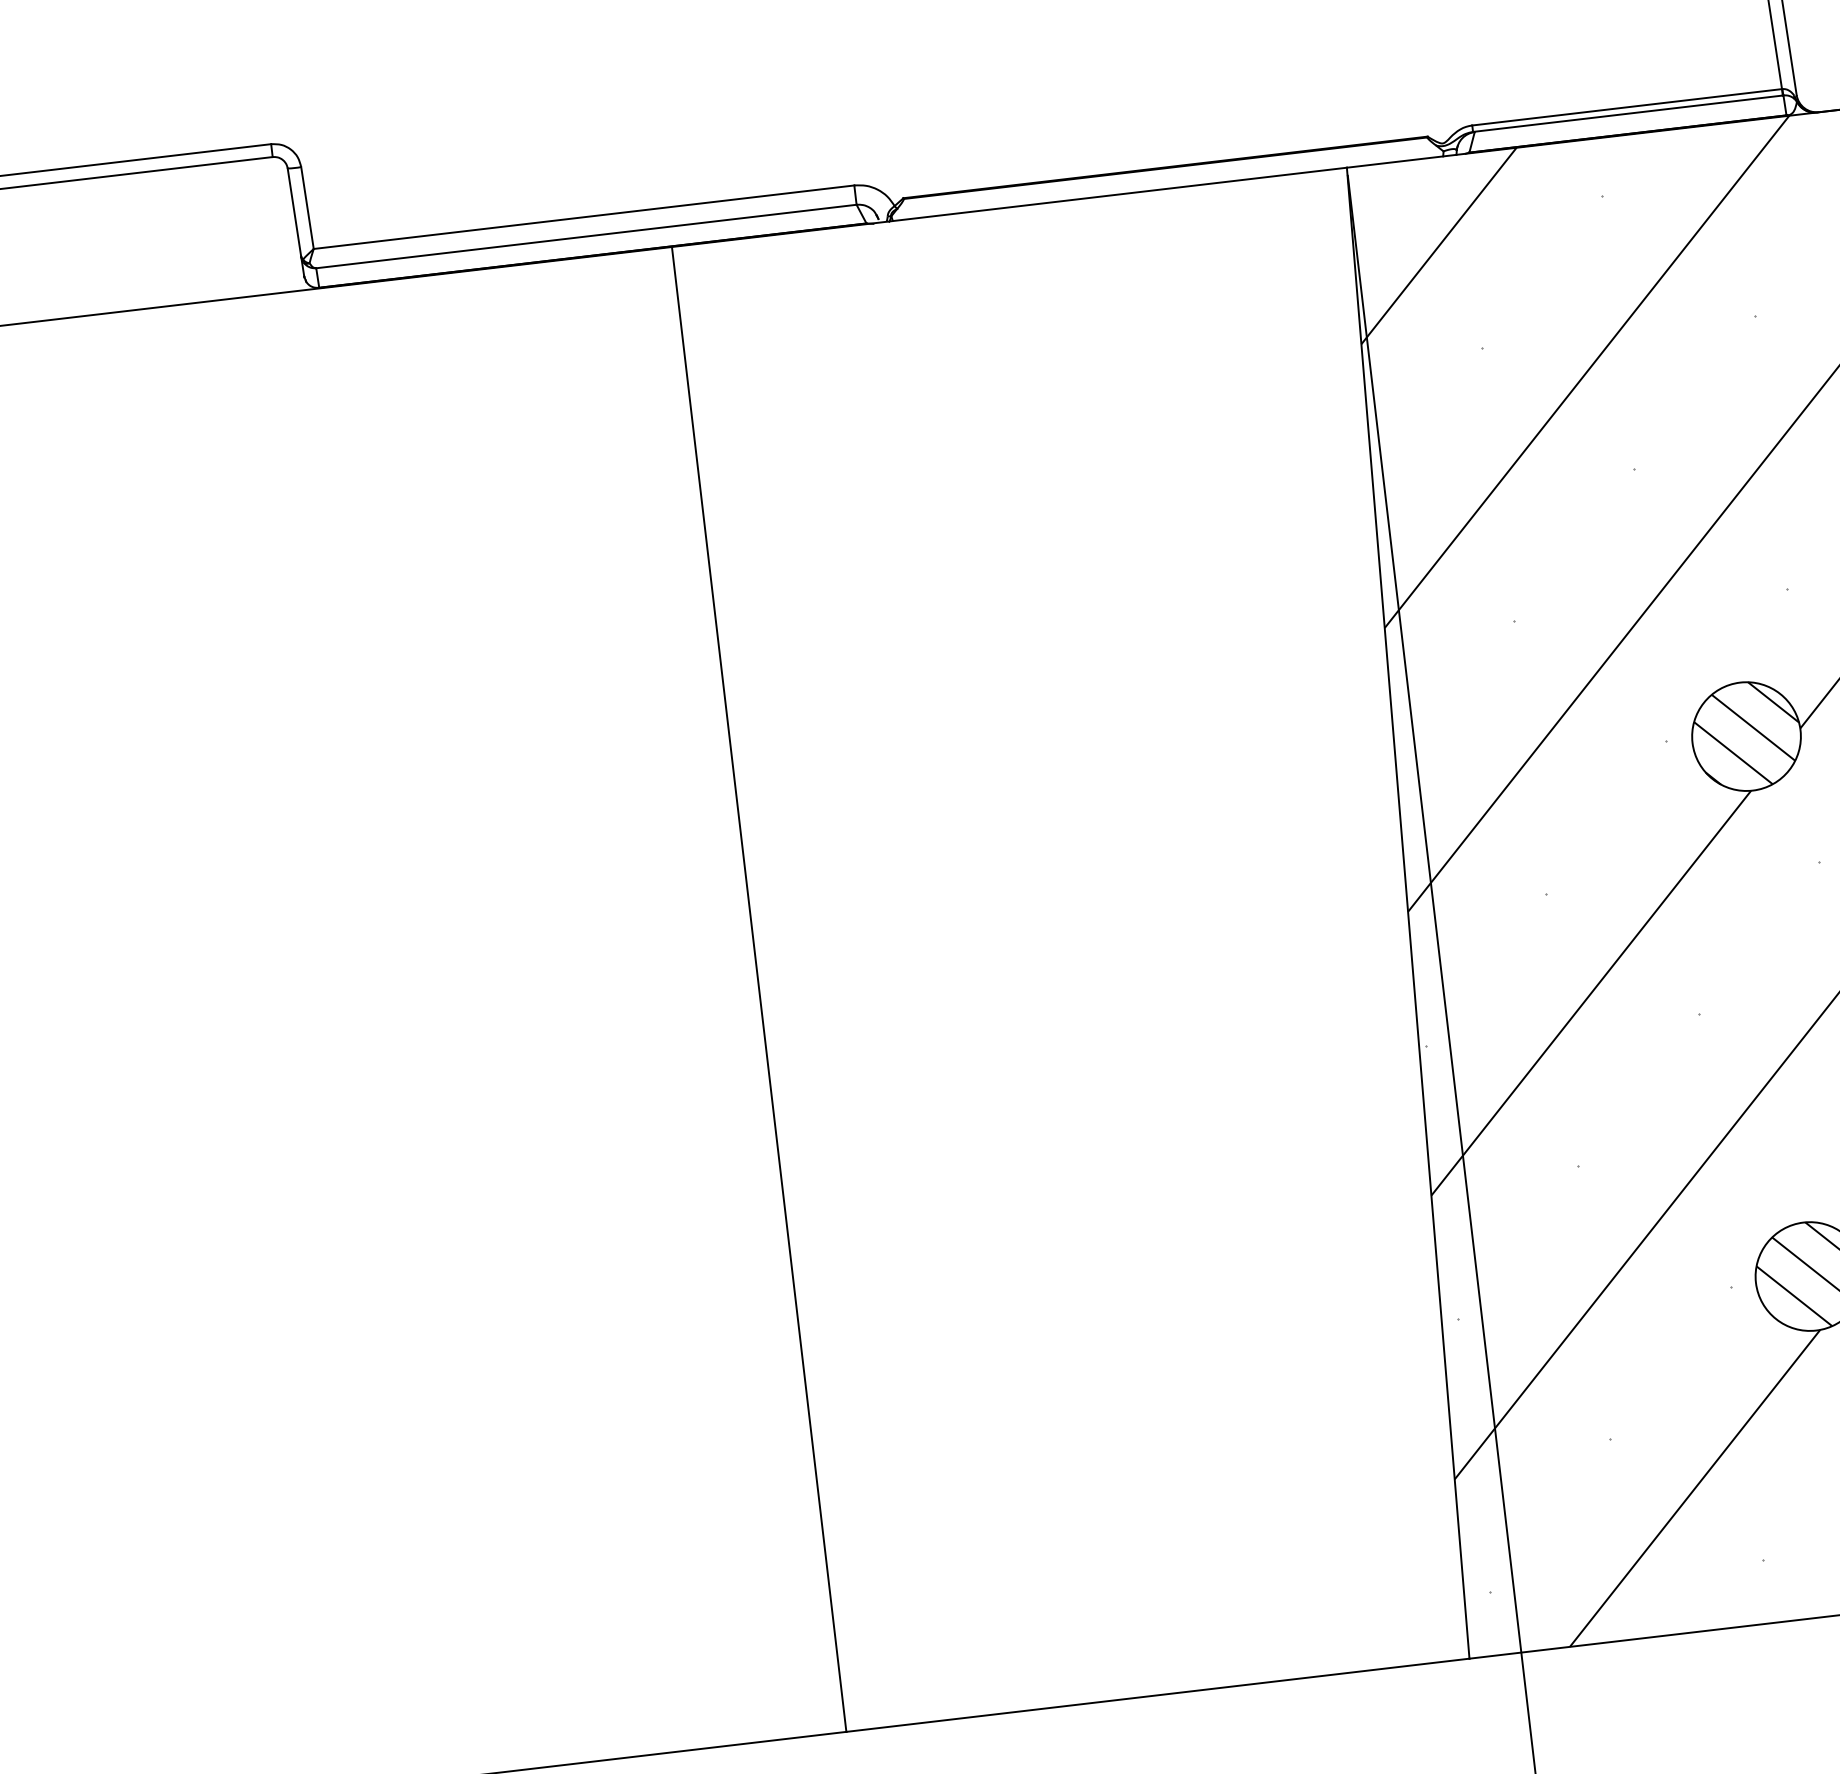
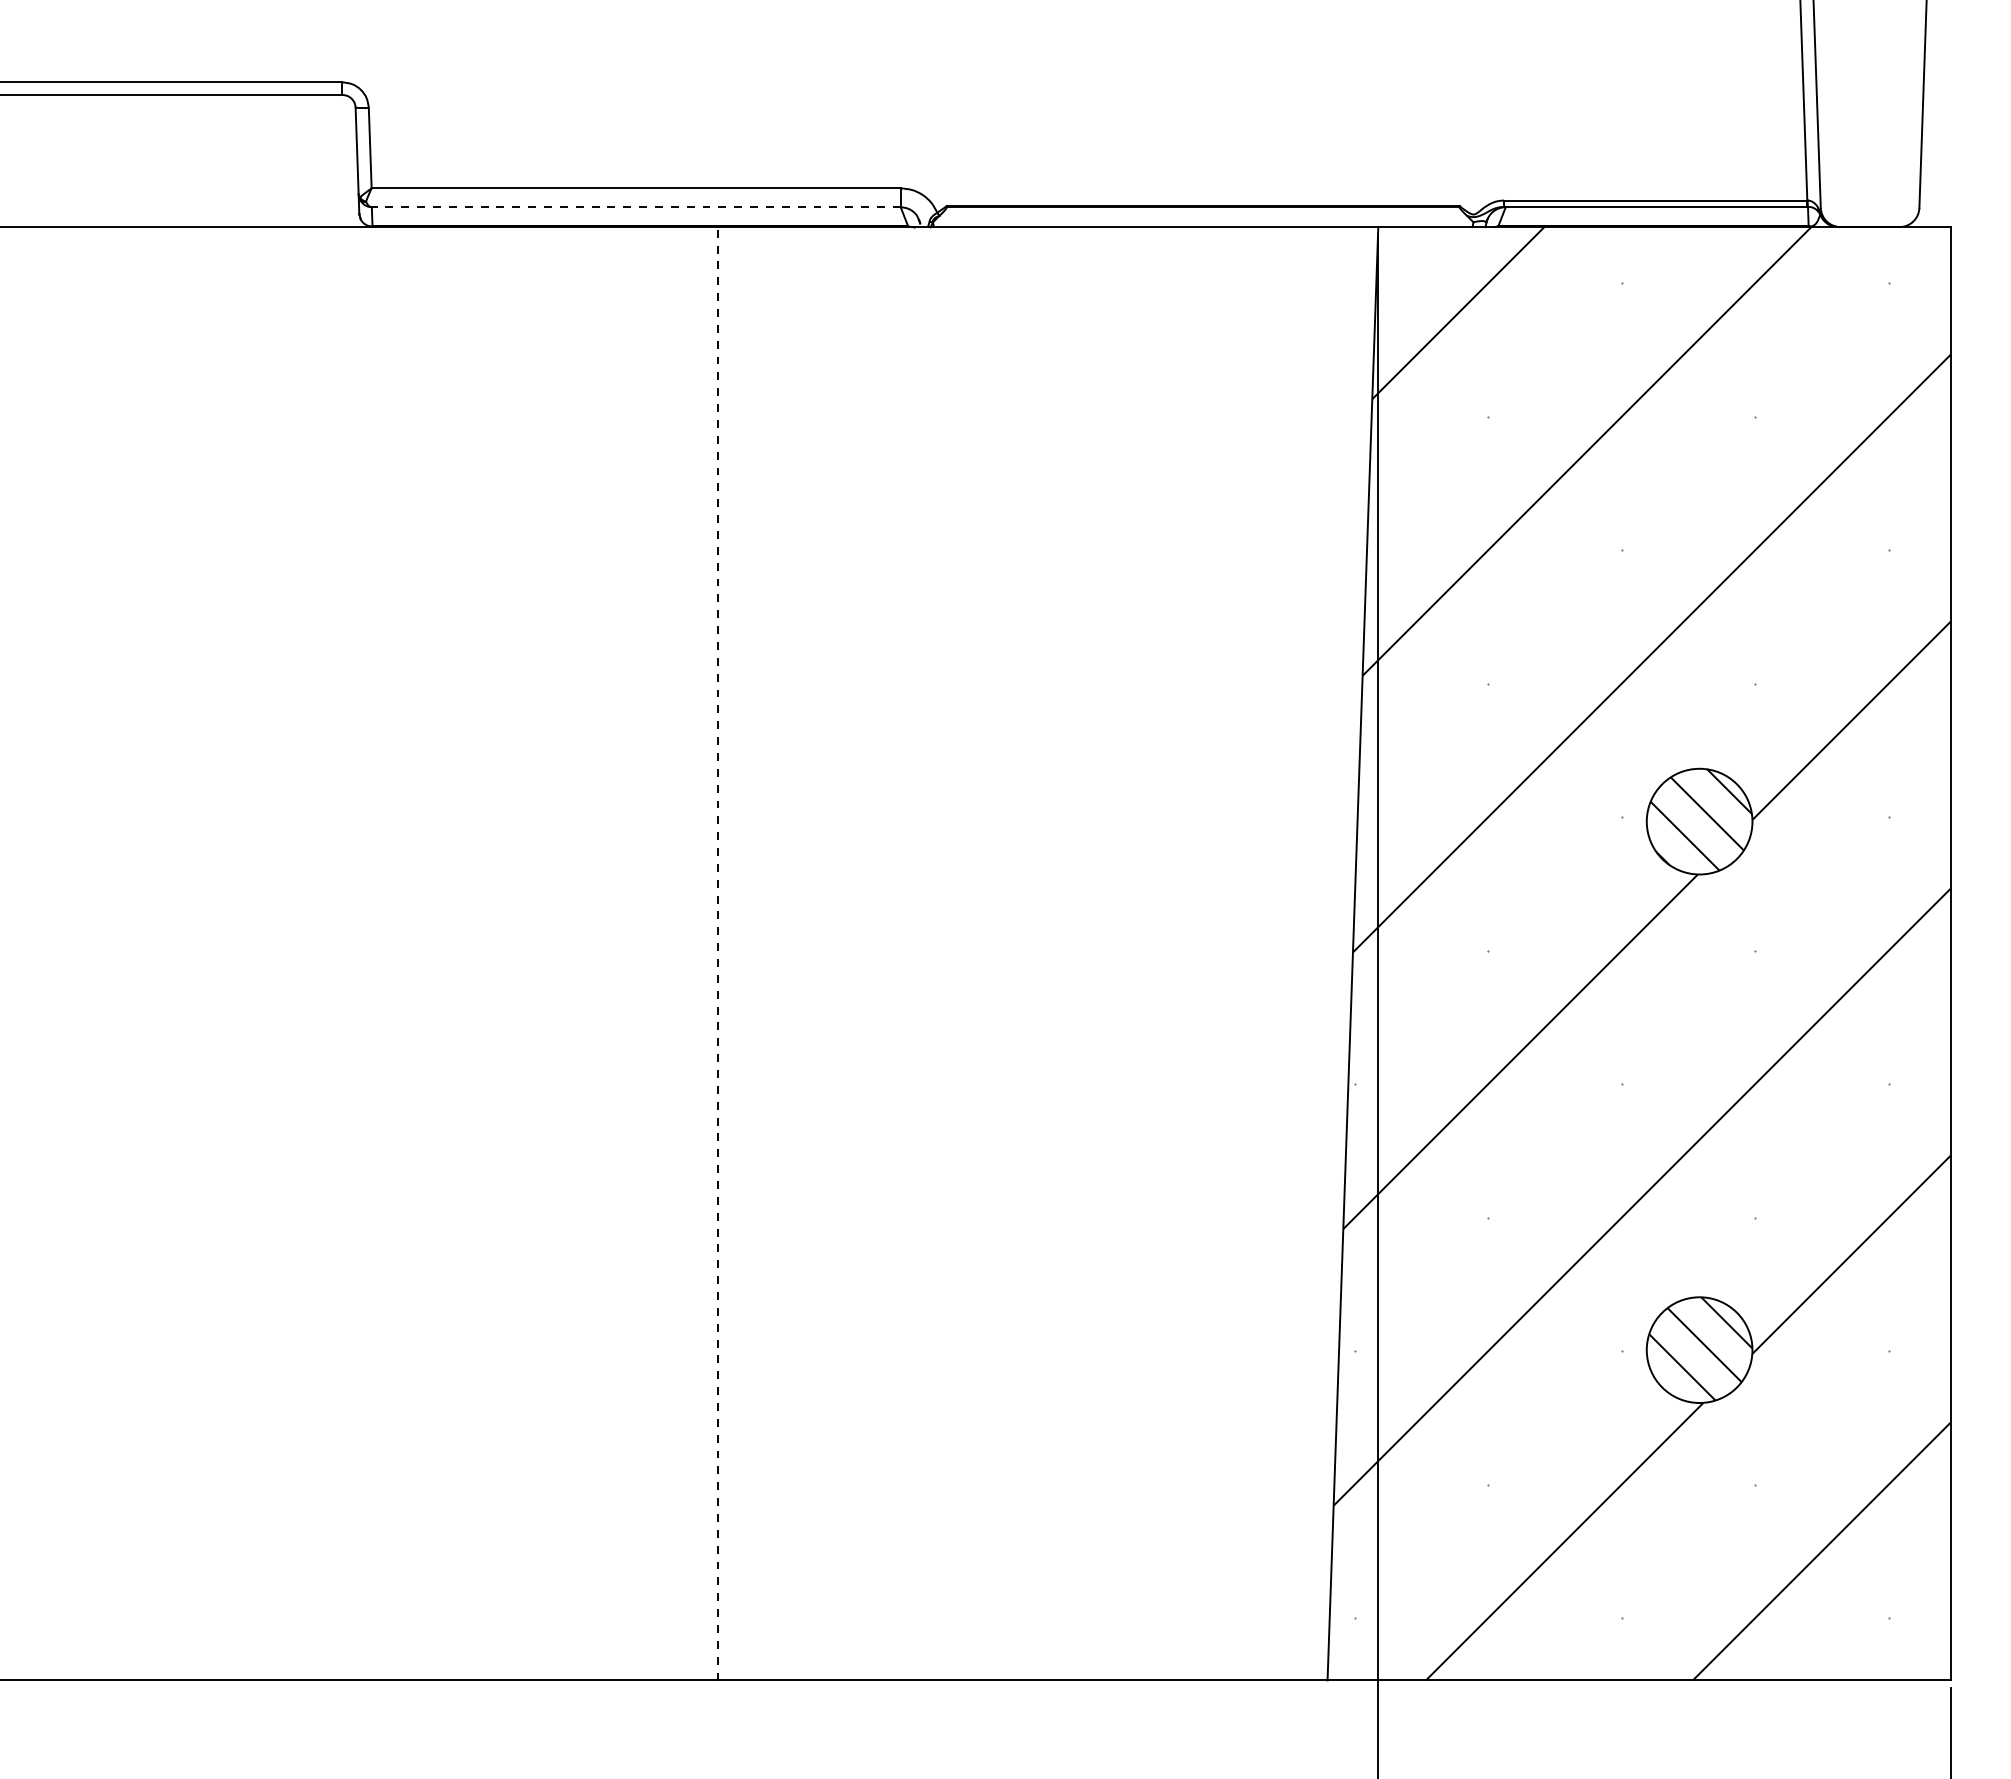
line: (585, 236) -> (635, 207), solid -> dashed
line: (758, 989) -> (717, 953), solid -> dashed

